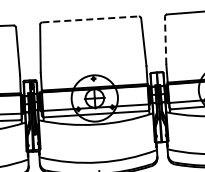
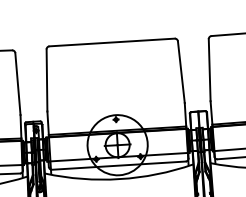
line: (91, 19) -> (113, 42), dashed -> solid
line: (165, 40) -> (209, 69), dashed -> solid

